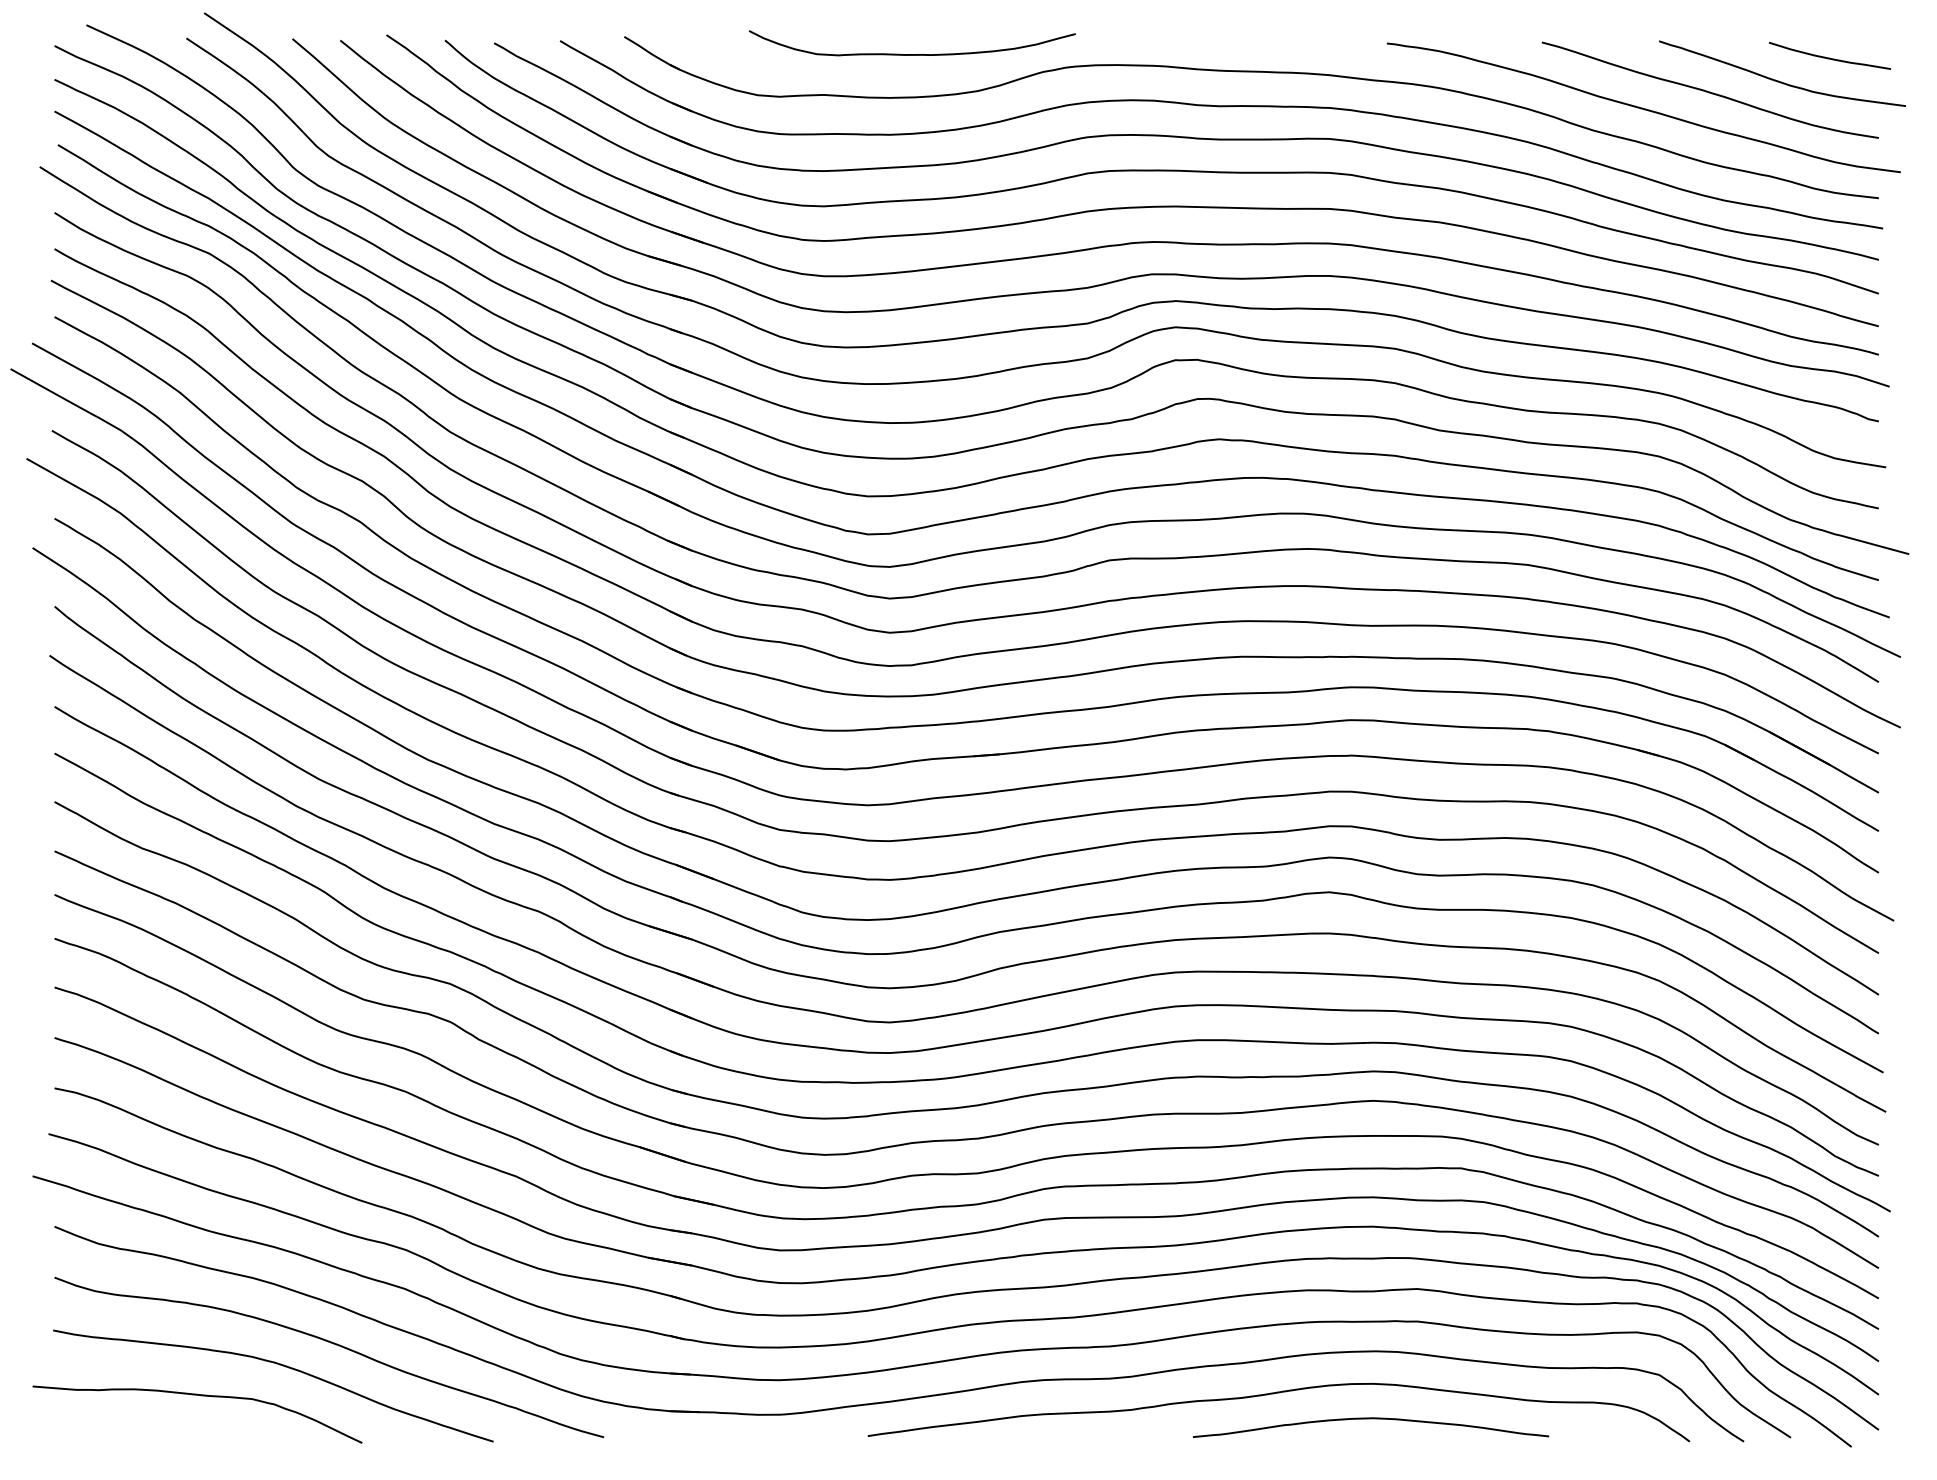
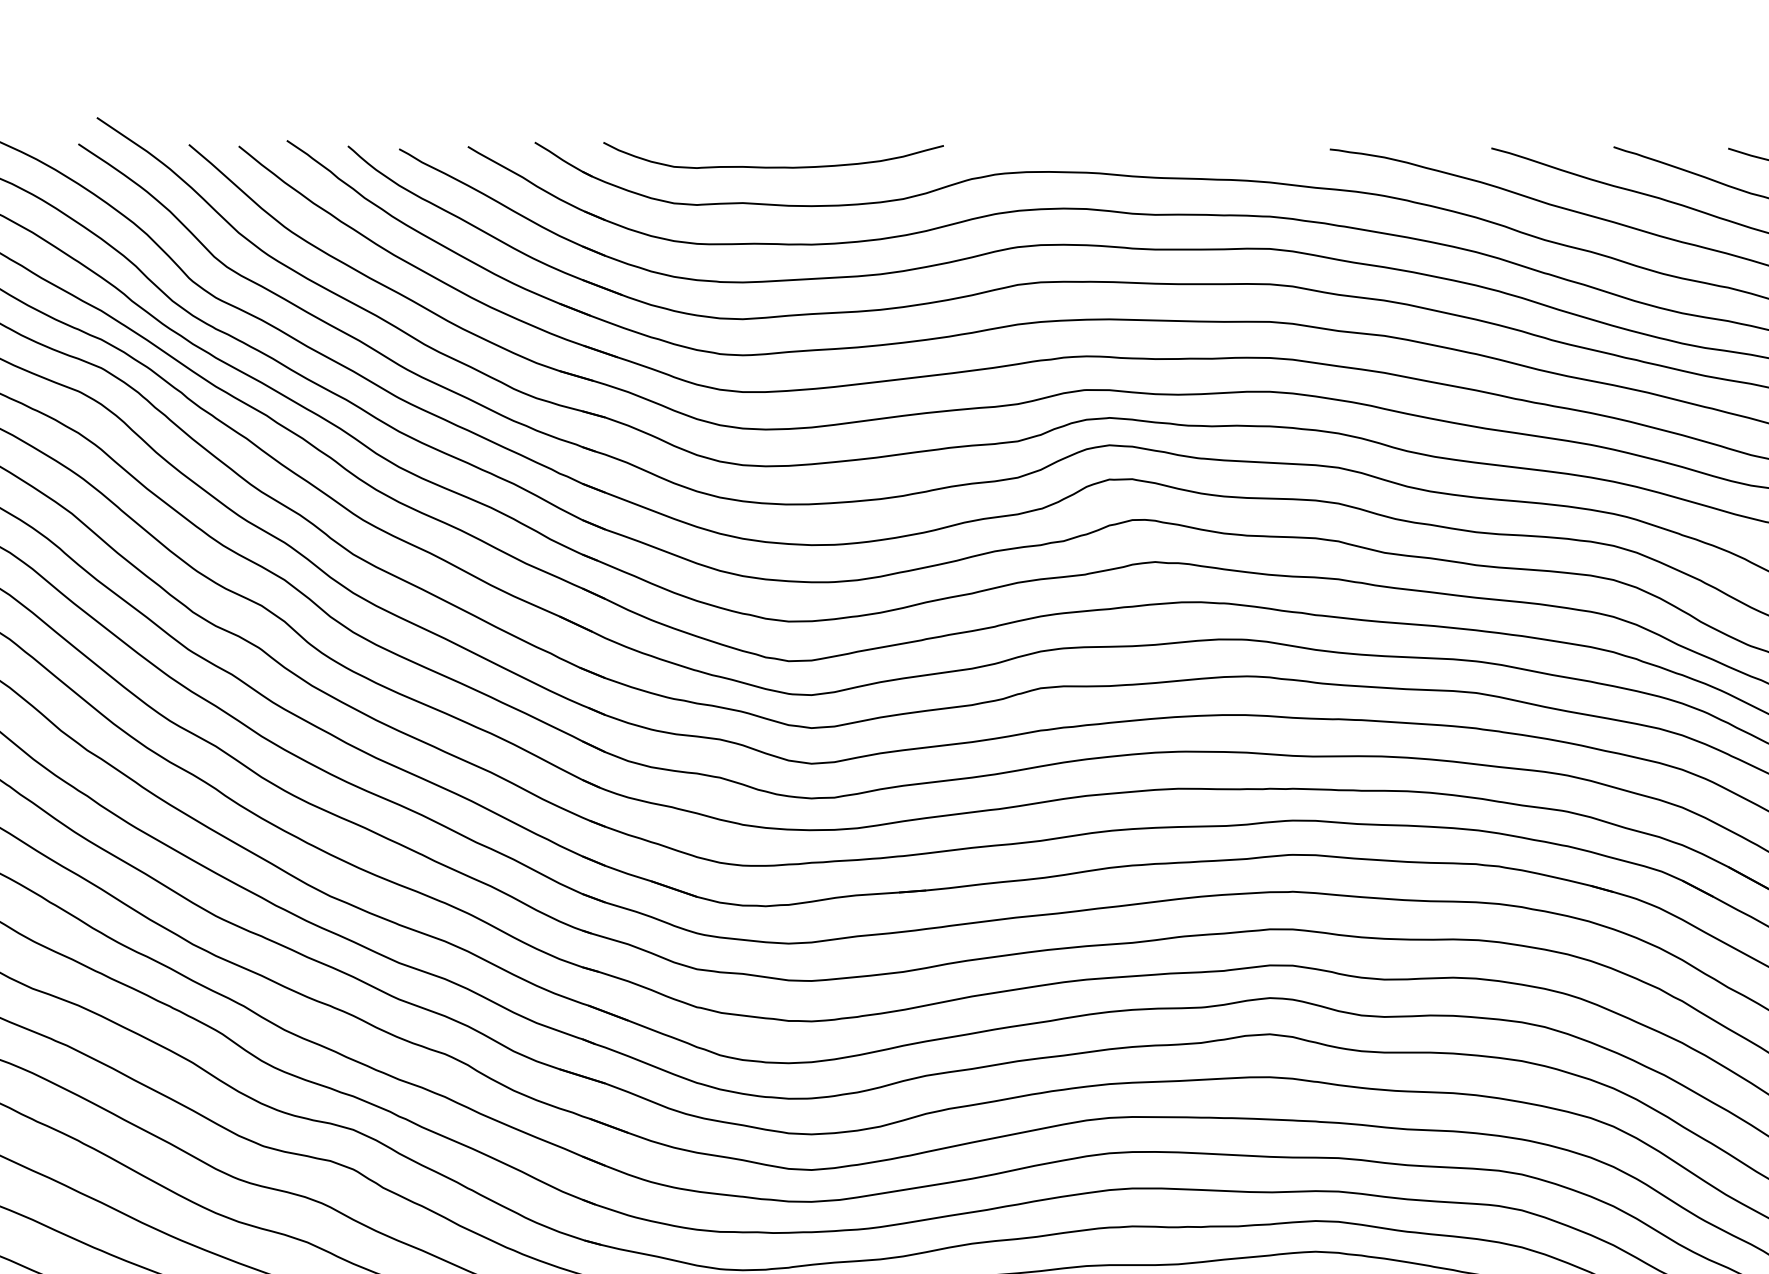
curve: (912, 54) -> (773, 167), moved

